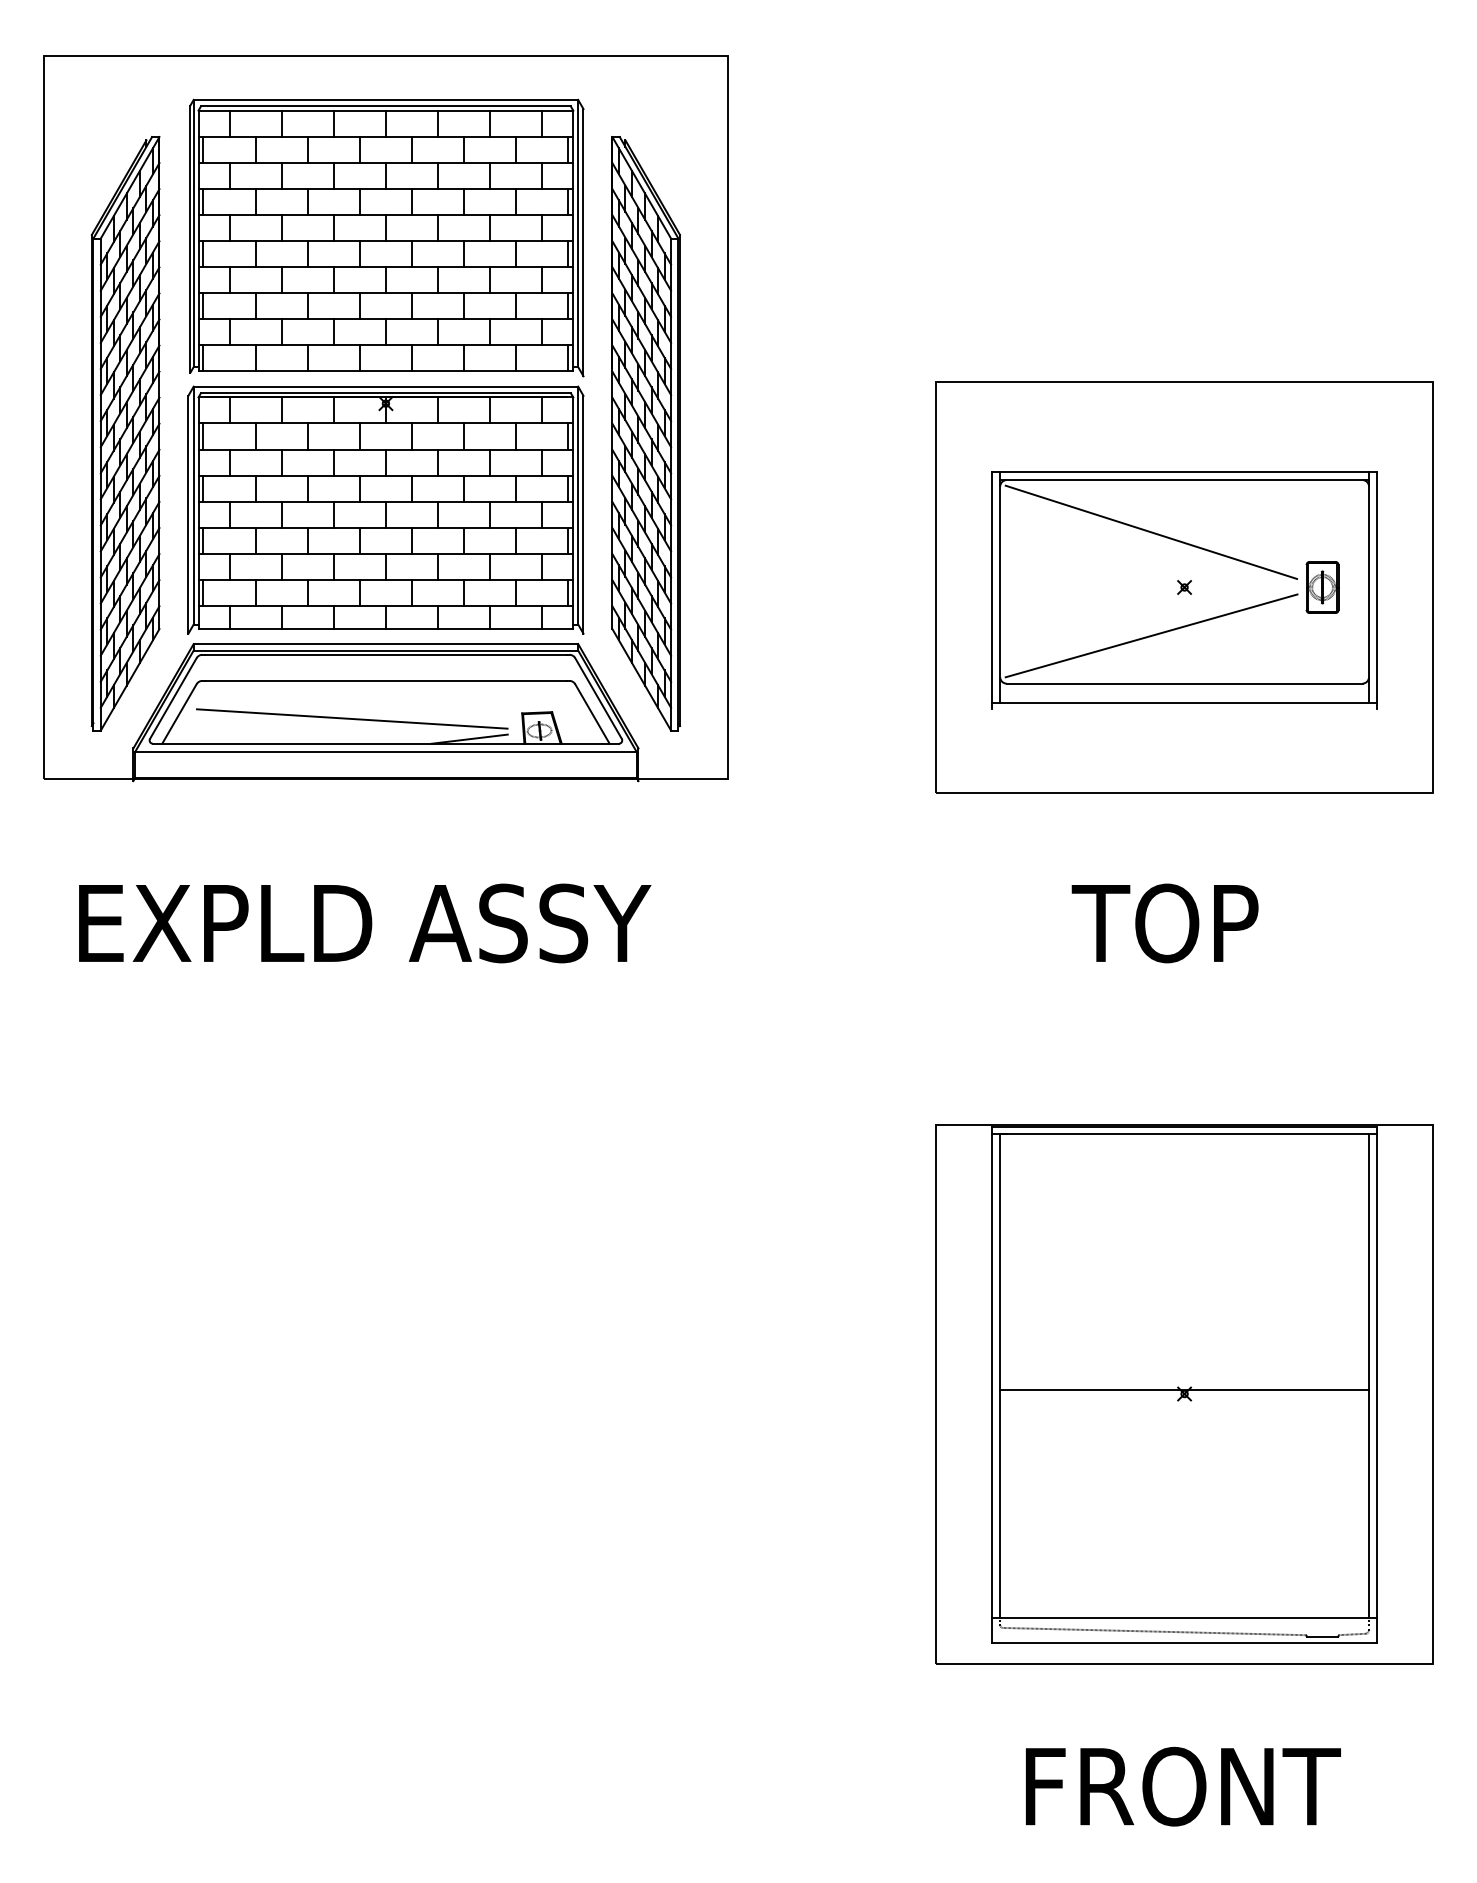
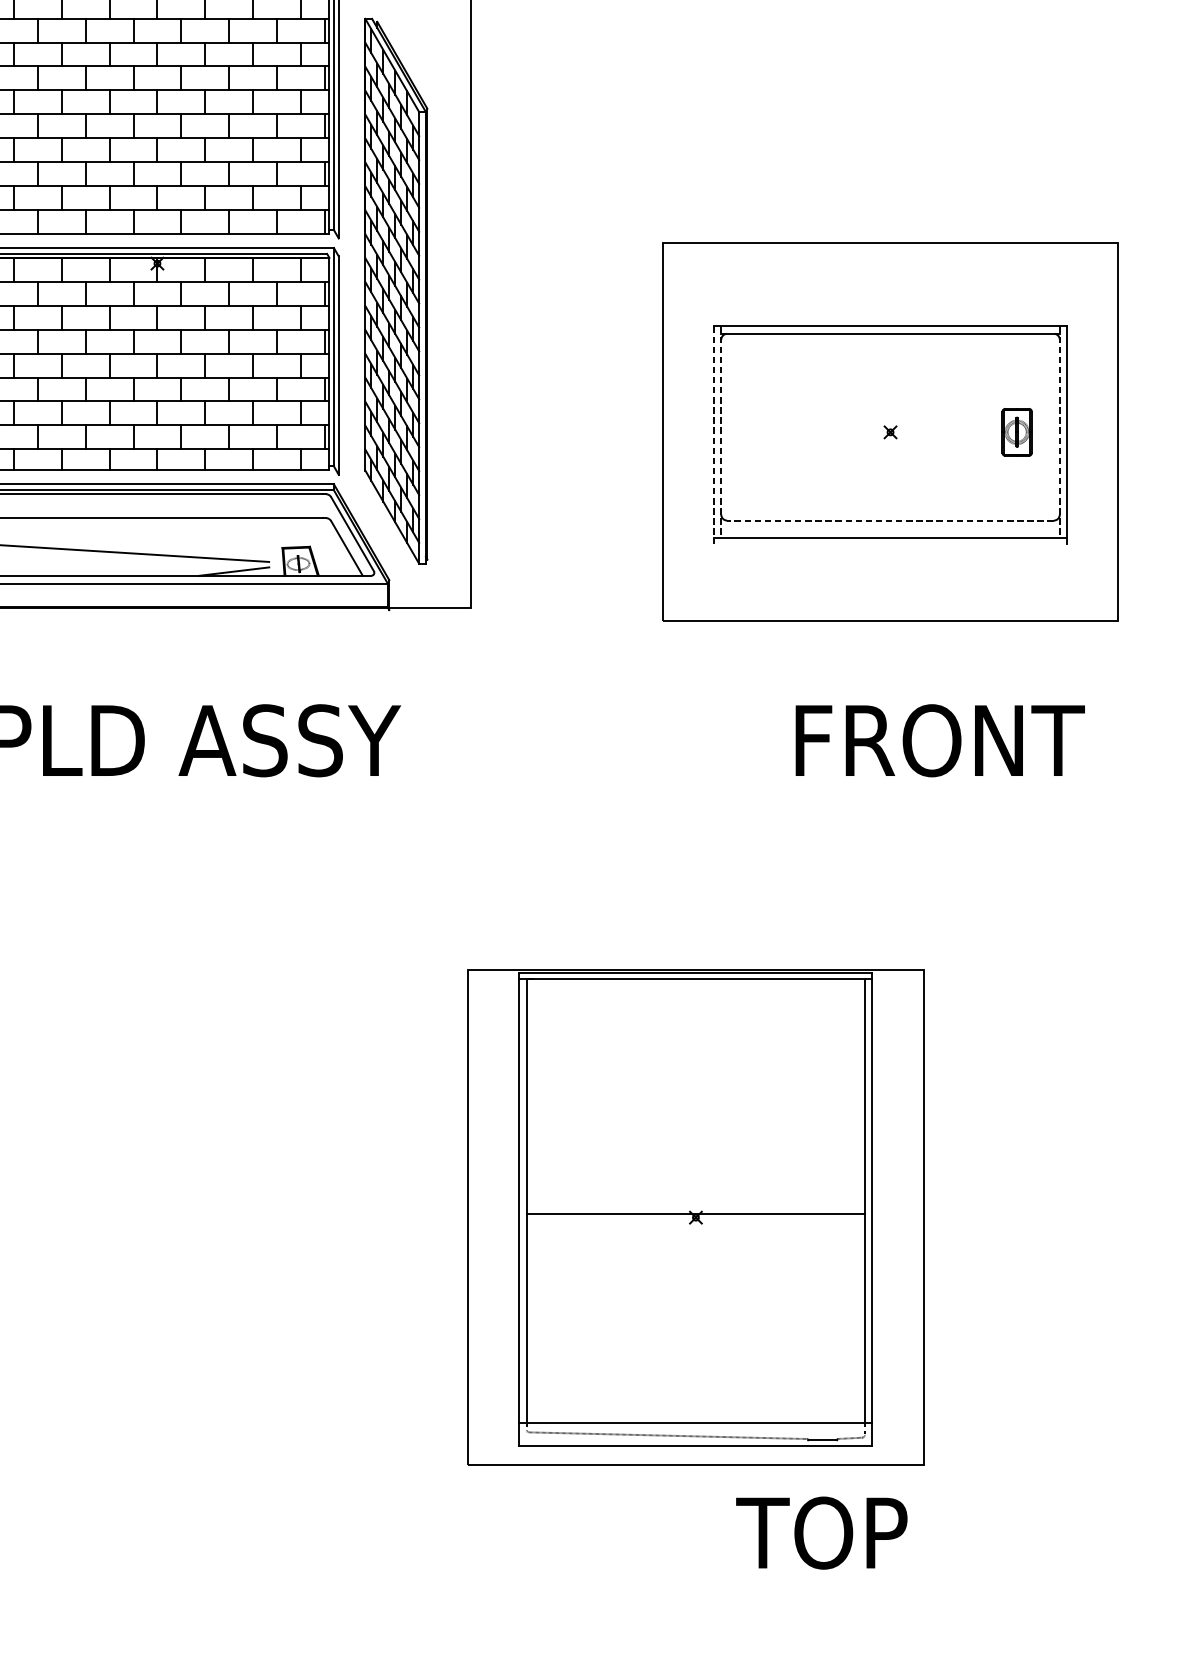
line: (1151, 531) -> (860, 380), removed
line: (1000, 588) -> (721, 433), solid -> dashed
line: (1369, 588) -> (1060, 433), solid -> dashed
line: (992, 590) -> (714, 435), solid -> dashed
line: (1151, 635) -> (860, 476), removed
line: (1184, 683) -> (890, 520), solid -> dashed
text: (1233, 923) -> (935, 740), TOP -> FRONT
part: (1184, 1394) -> (695, 1218), moved
text: (1178, 1786) -> (884, 1532), FRONT -> TOP

